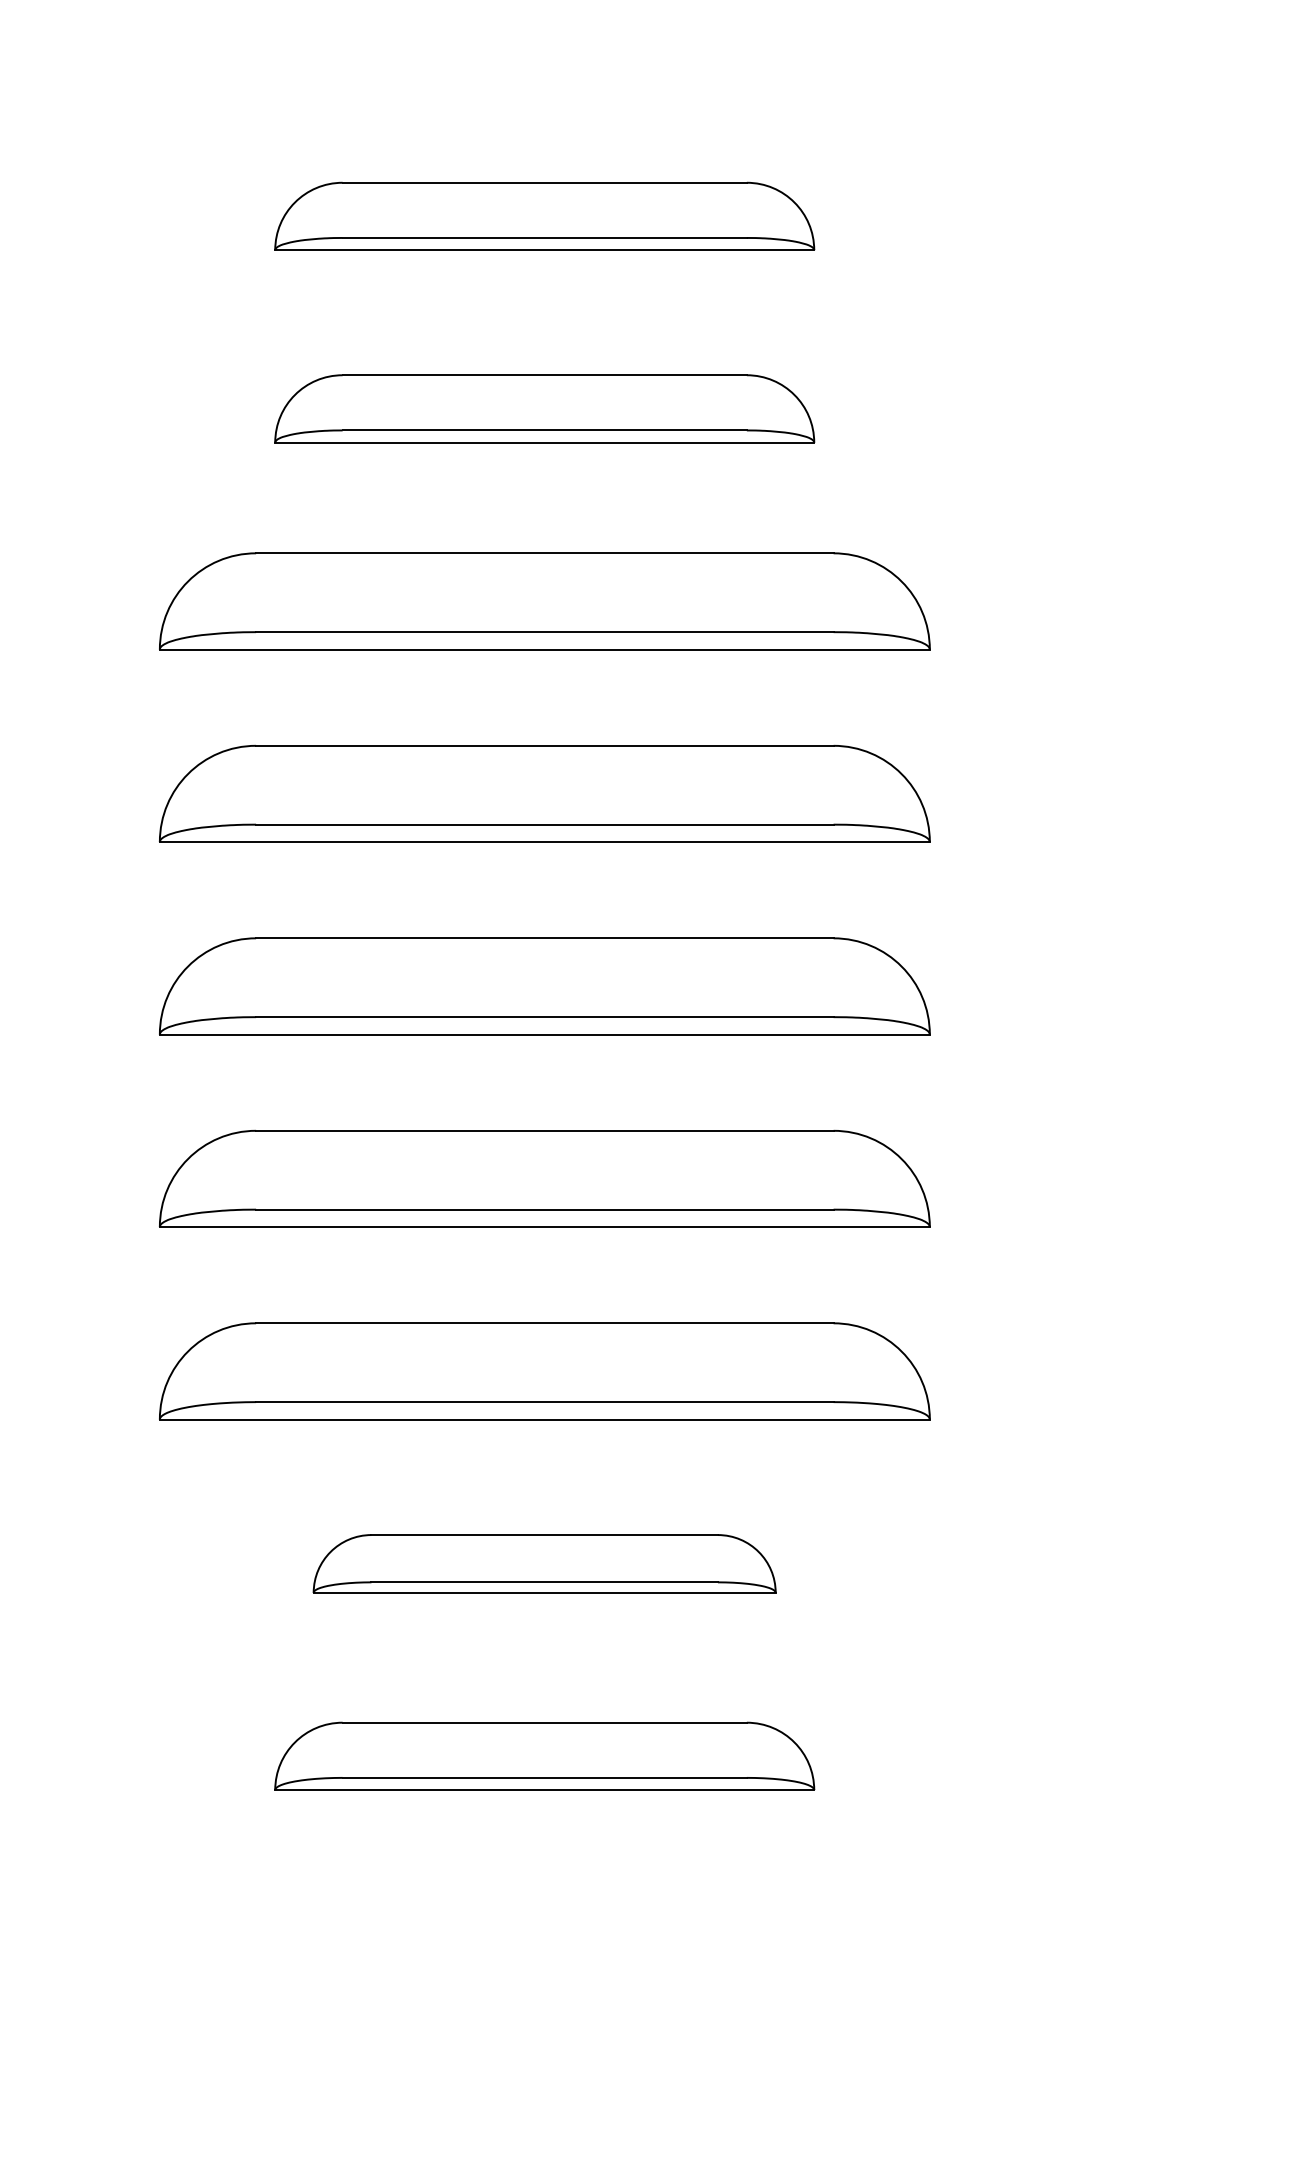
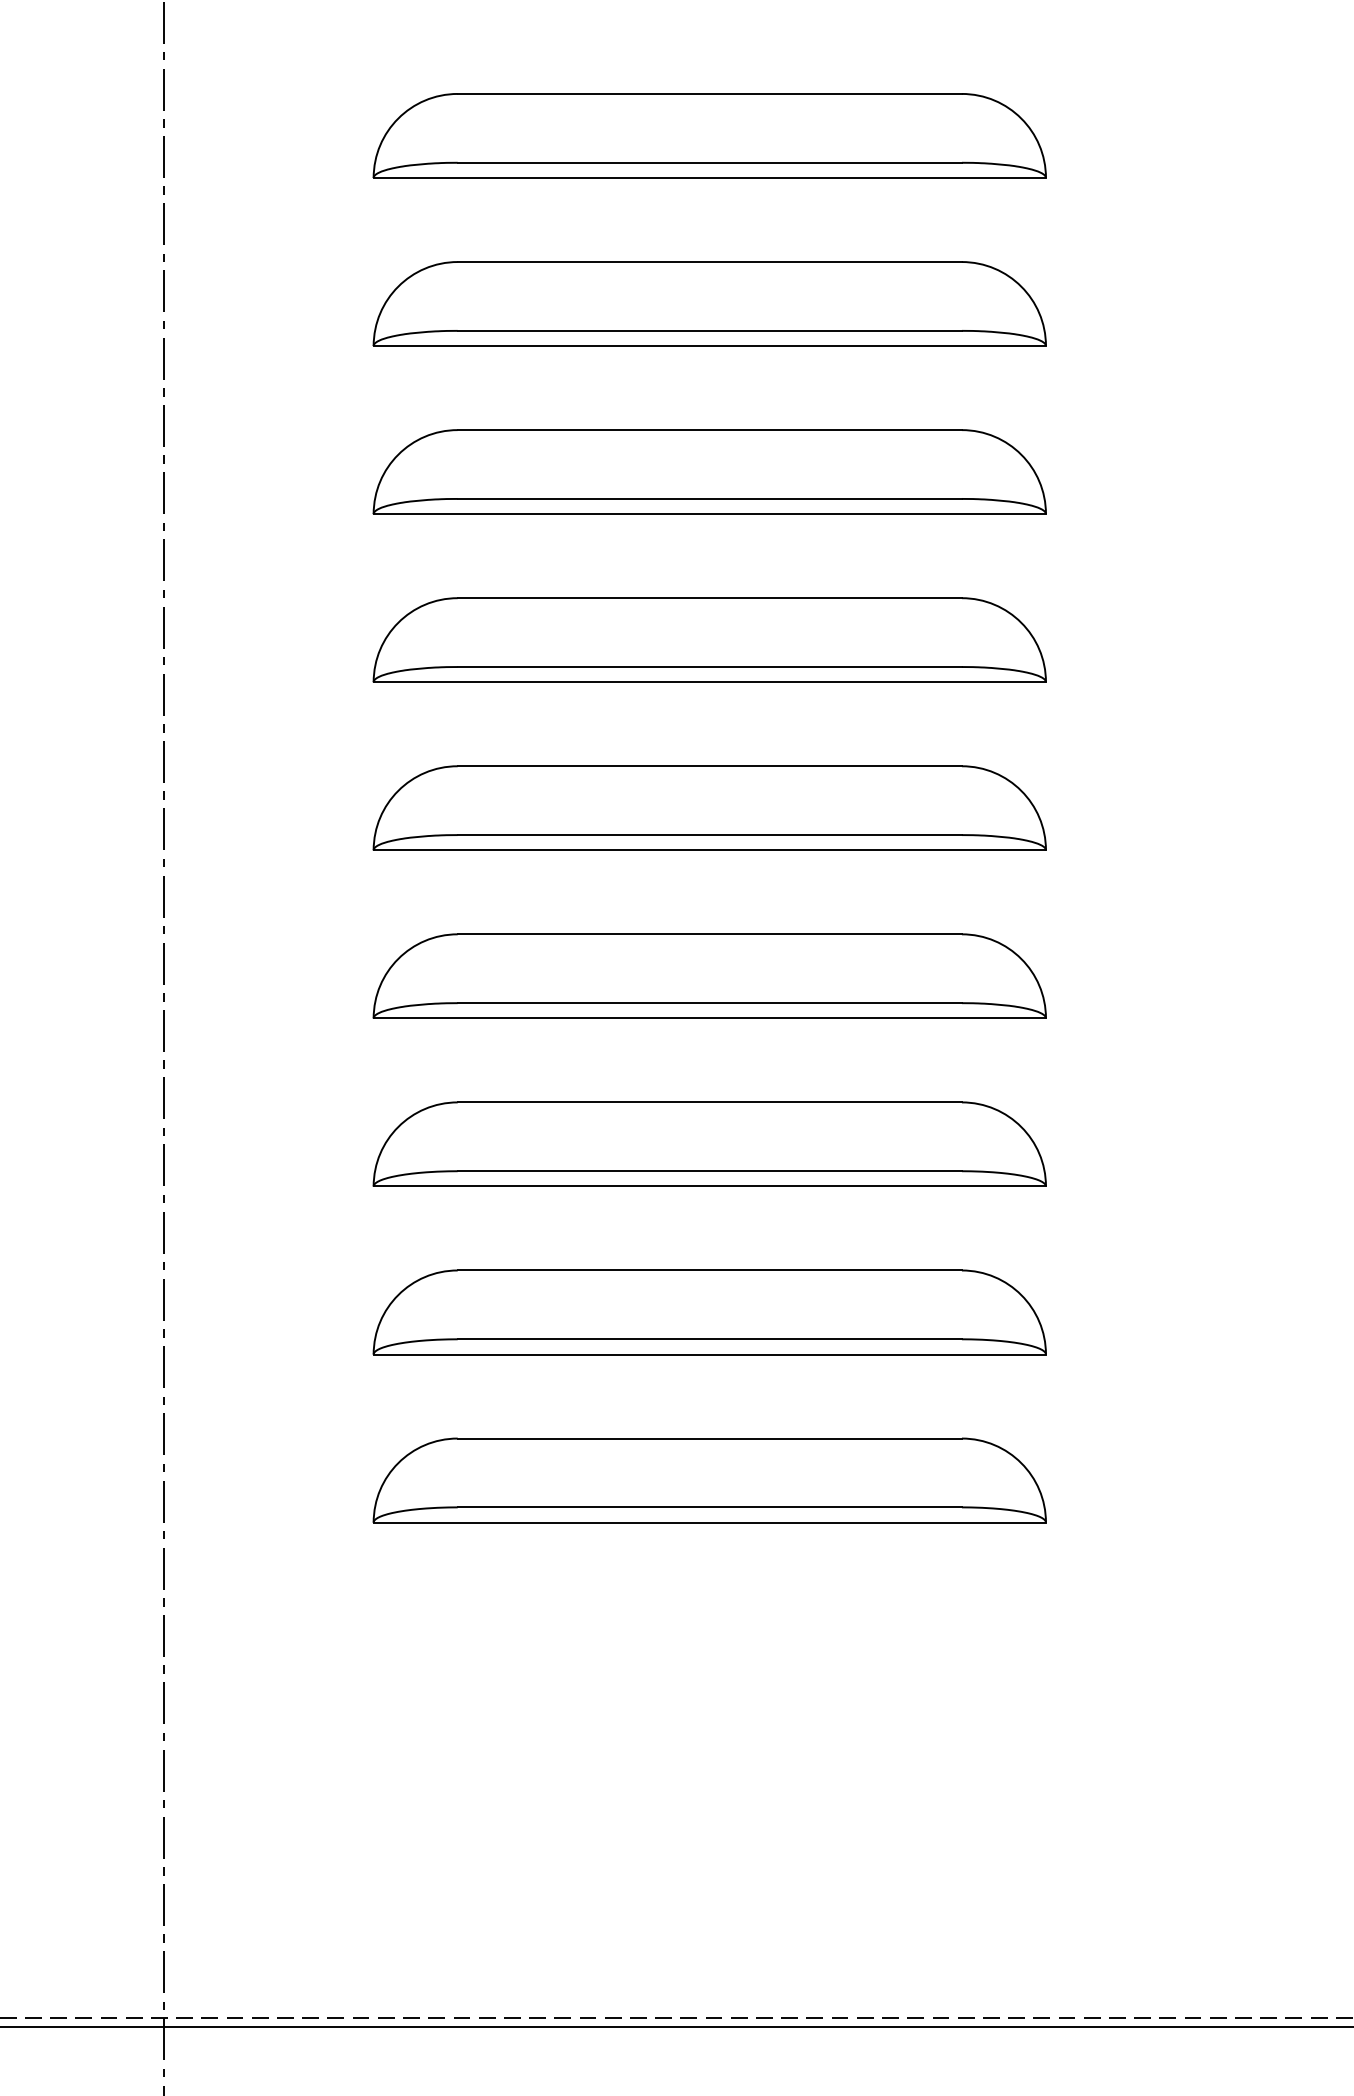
part: (544, 215) -> (709, 135), size x1.43
part: (544, 408) -> (709, 303), size x1.43
part: (544, 1563) -> (709, 1312), size x1.67
part: (544, 1756) -> (709, 1480), size x1.43

